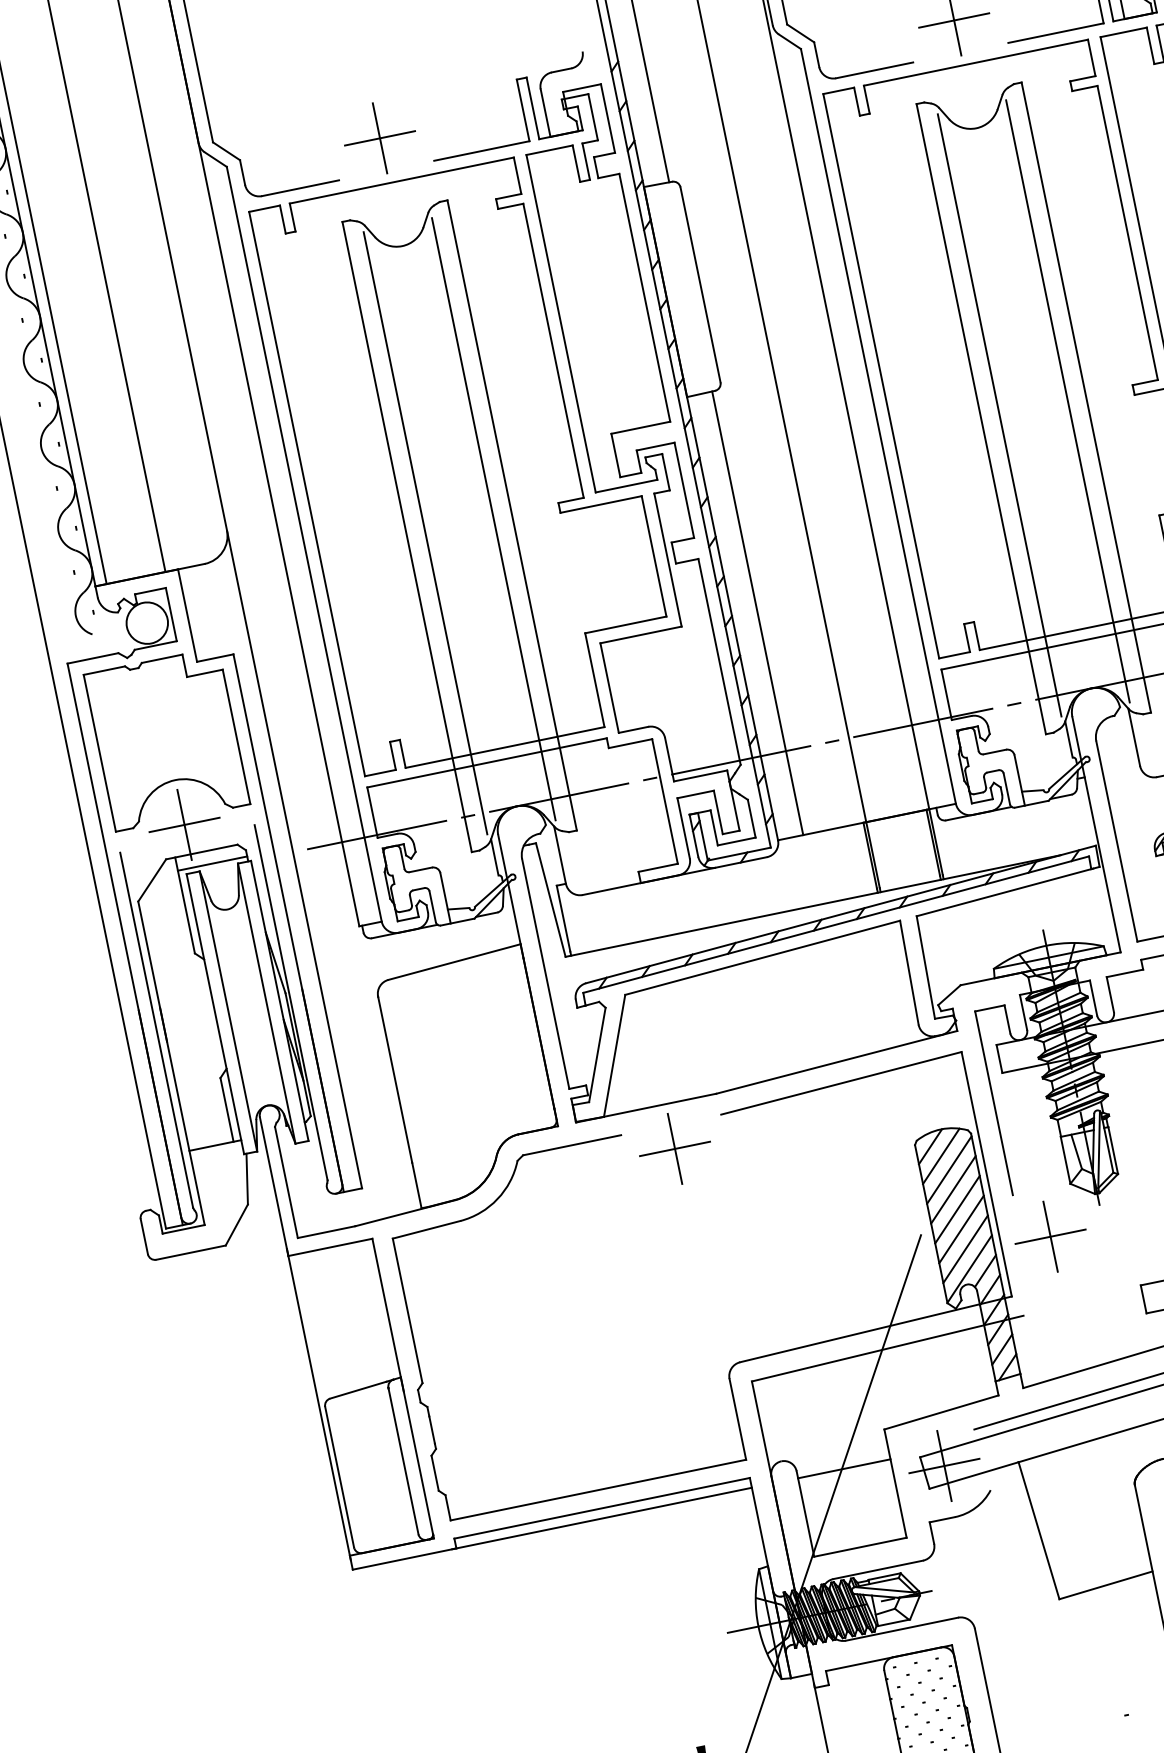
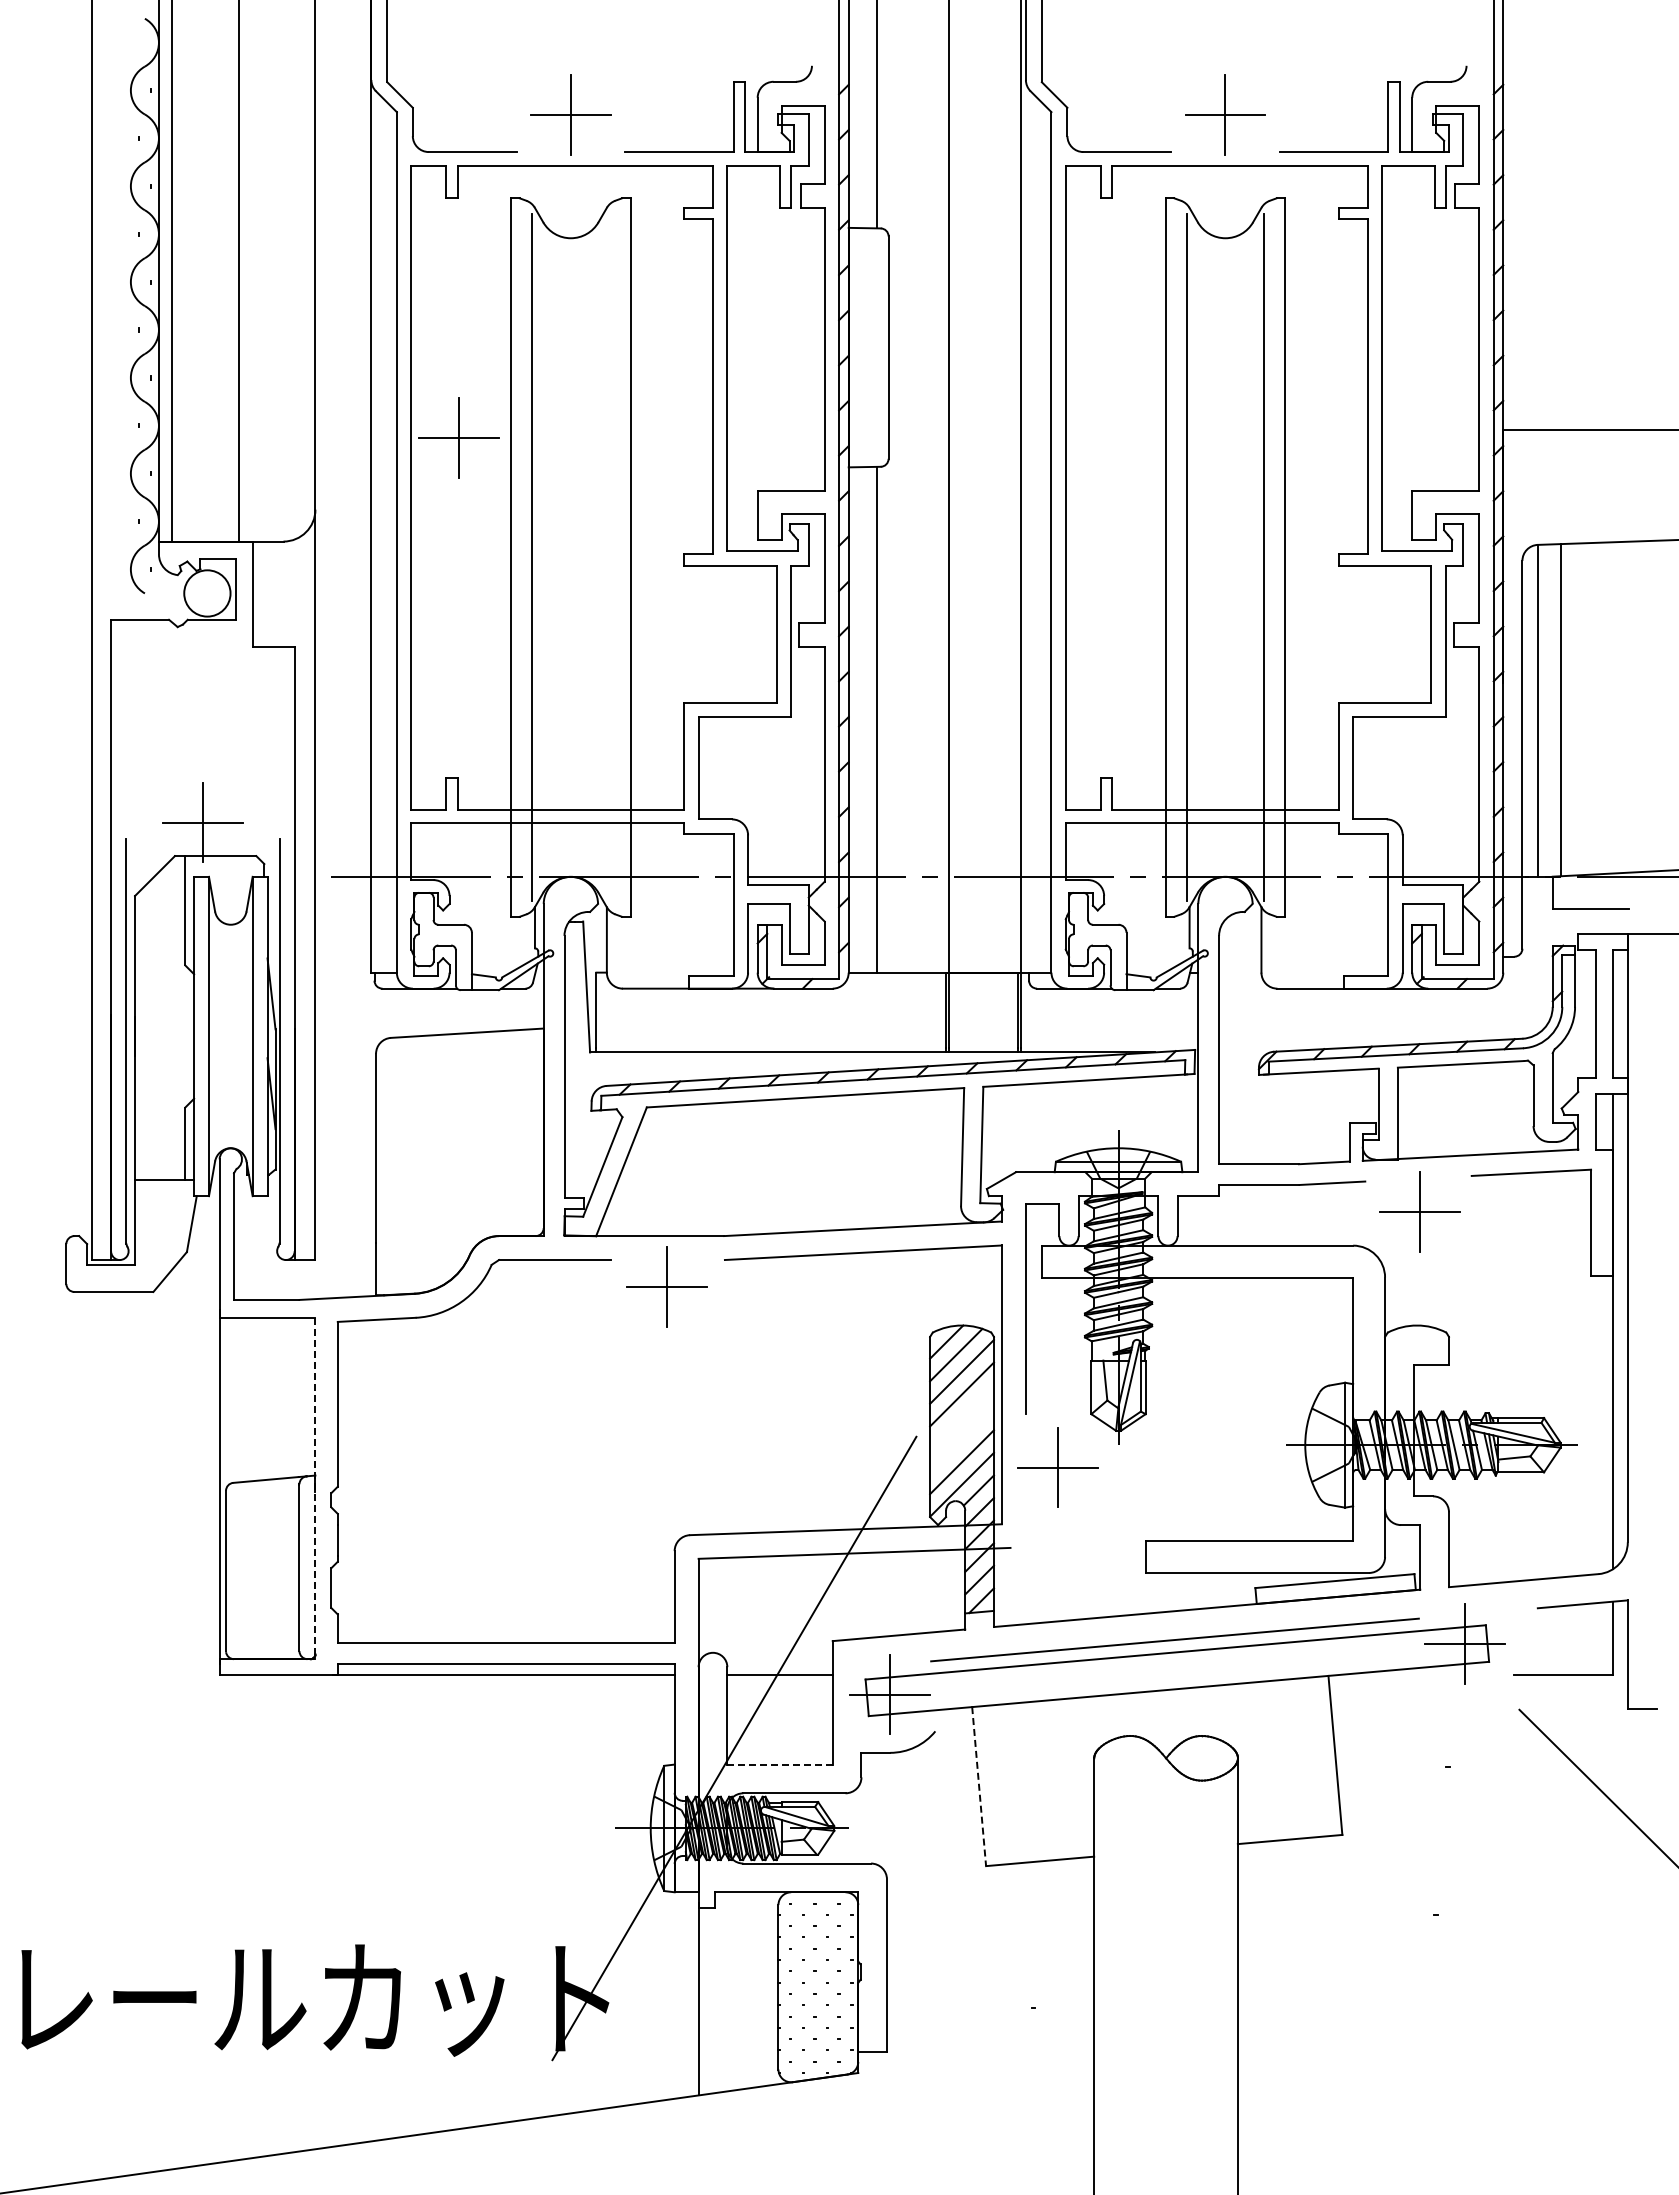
part: (339, 441) -> (458, 437), added
line: (493, 519) -> (609, 557), removed
part: (166, 738) -> (202, 724), removed
line: (212, 863) -> (224, 871), removed
line: (957, 1210) -> (961, 1417), removed
line: (961, 1229) -> (961, 1439), removed
line: (403, 1388) -> (315, 1488), solid -> dashed
line: (1039, 1530) -> (979, 1786), solid -> dashed
line: (860, 1547) -> (780, 1764), solid -> dashed

